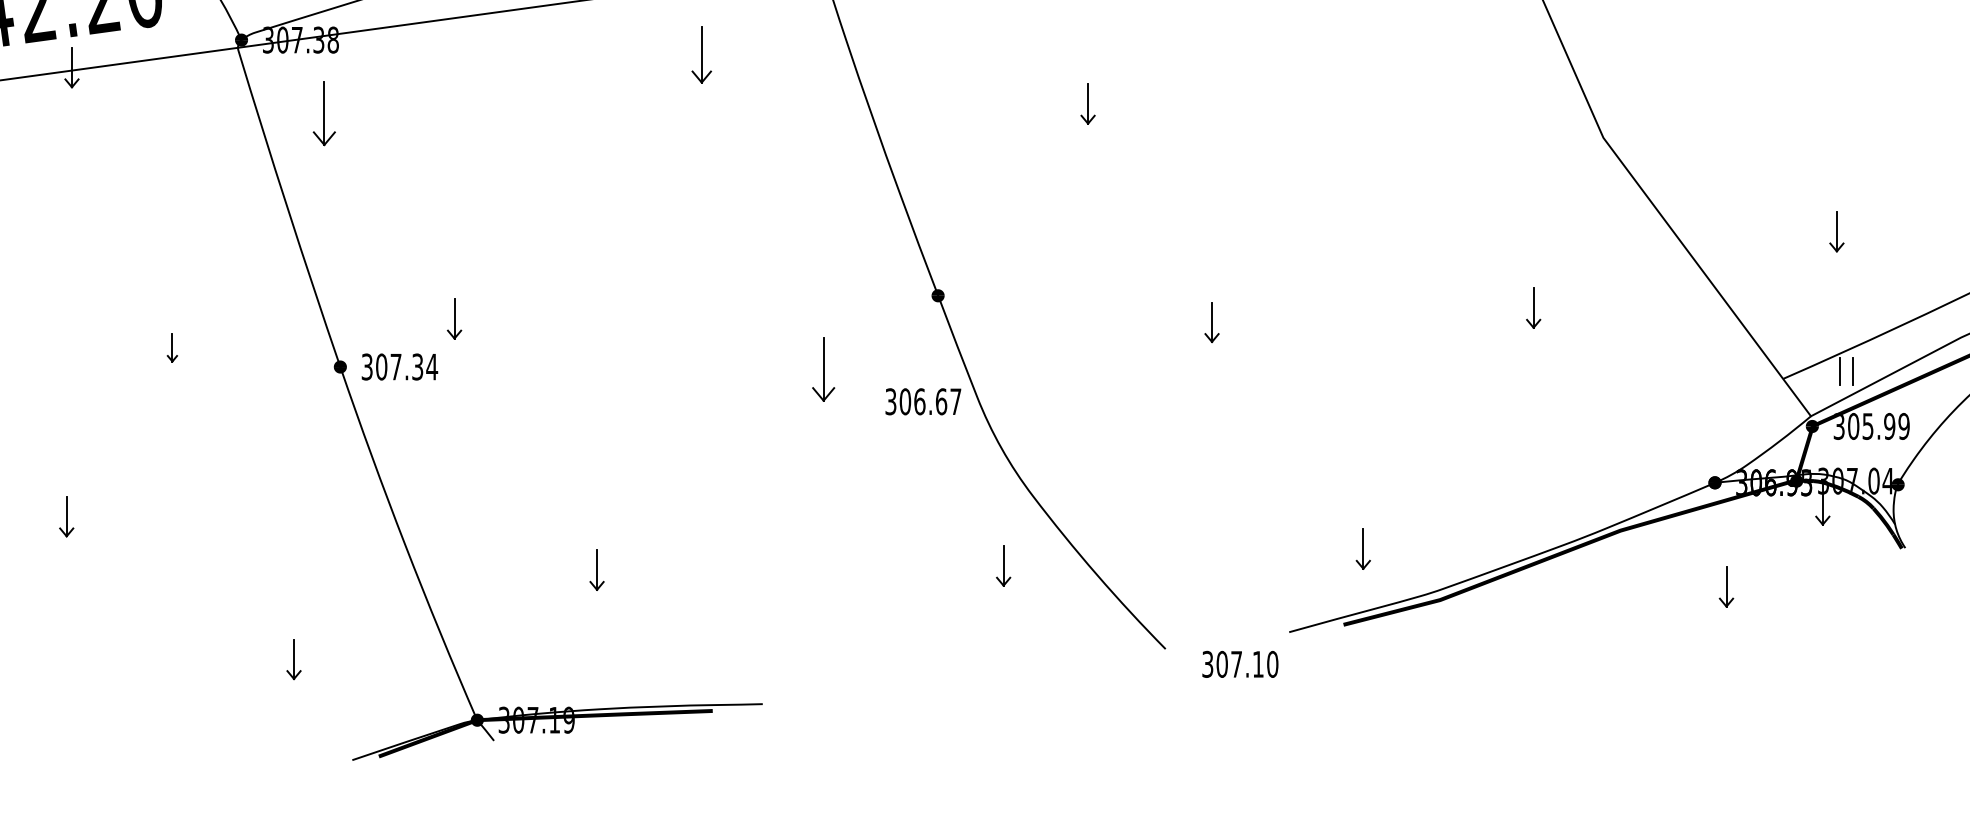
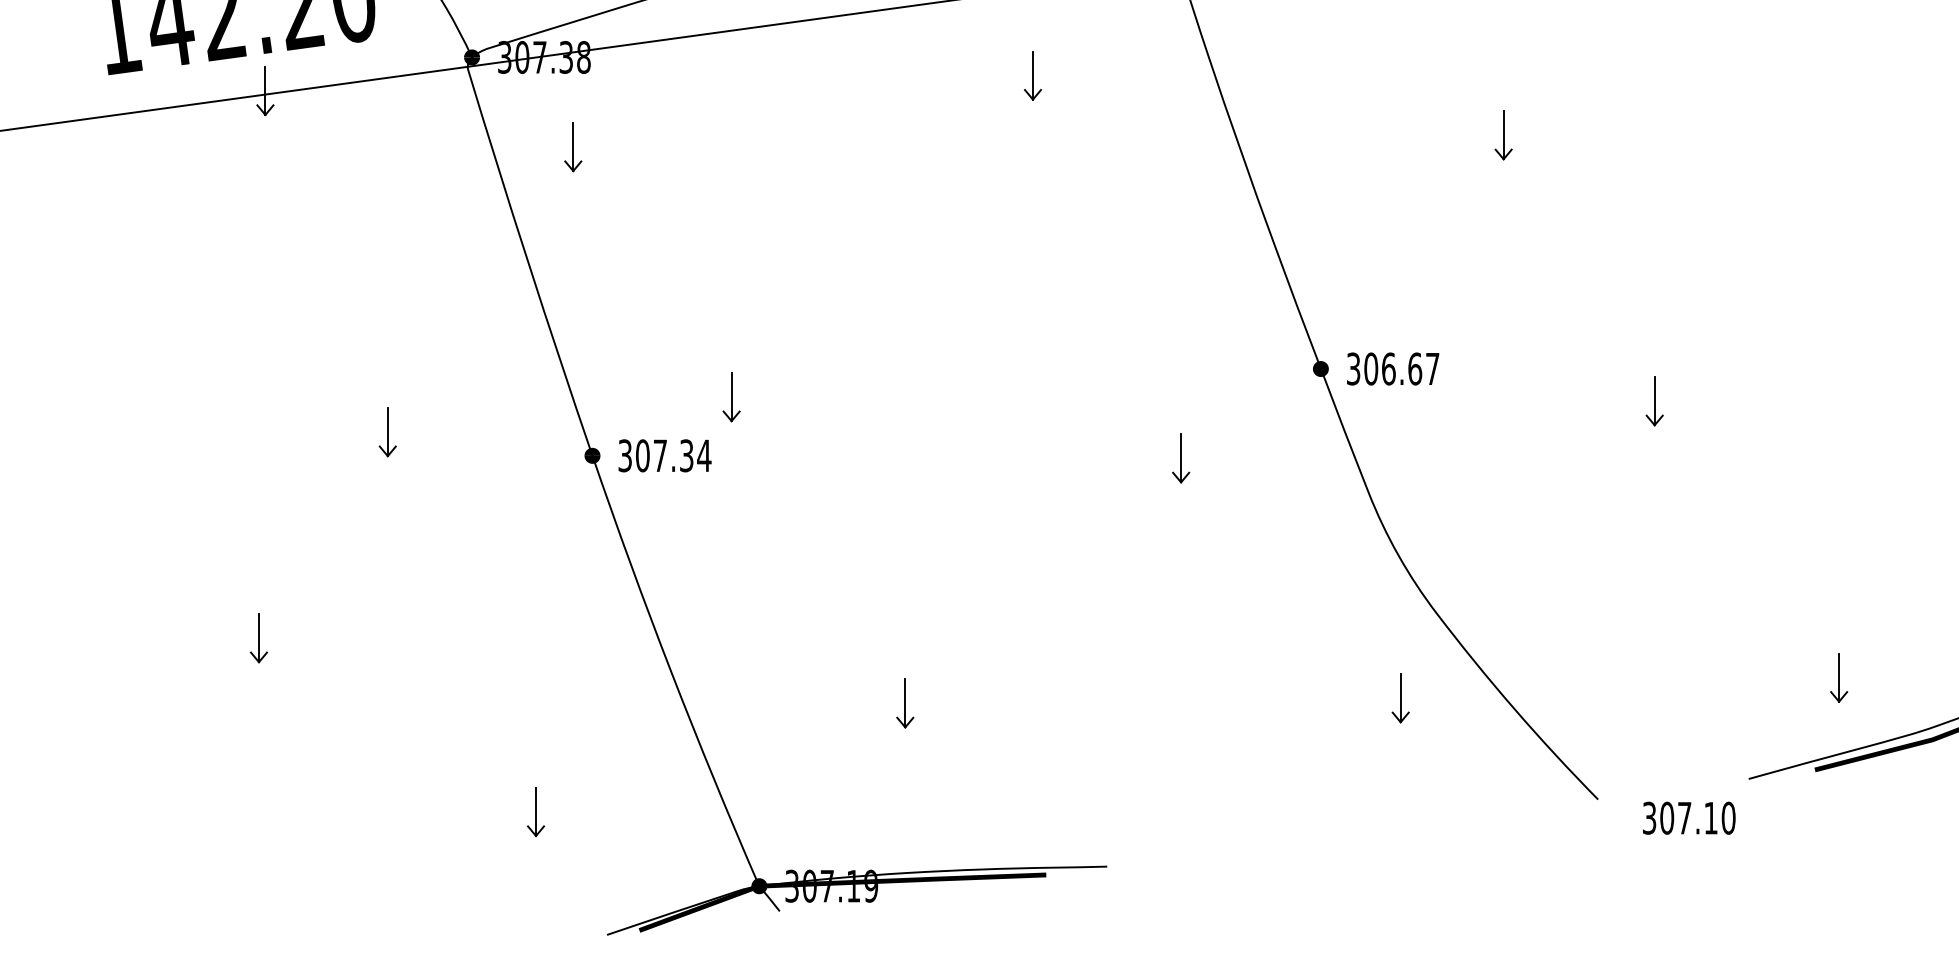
part: (701, 54) -> (1032, 74), size x0.71
part: (324, 113) -> (573, 146), size x0.62
part: (172, 347) -> (387, 432), size x1.43
part: (822, 368) -> (1180, 457), size x0.62
text: (923, 401) -> (1393, 368), moved

